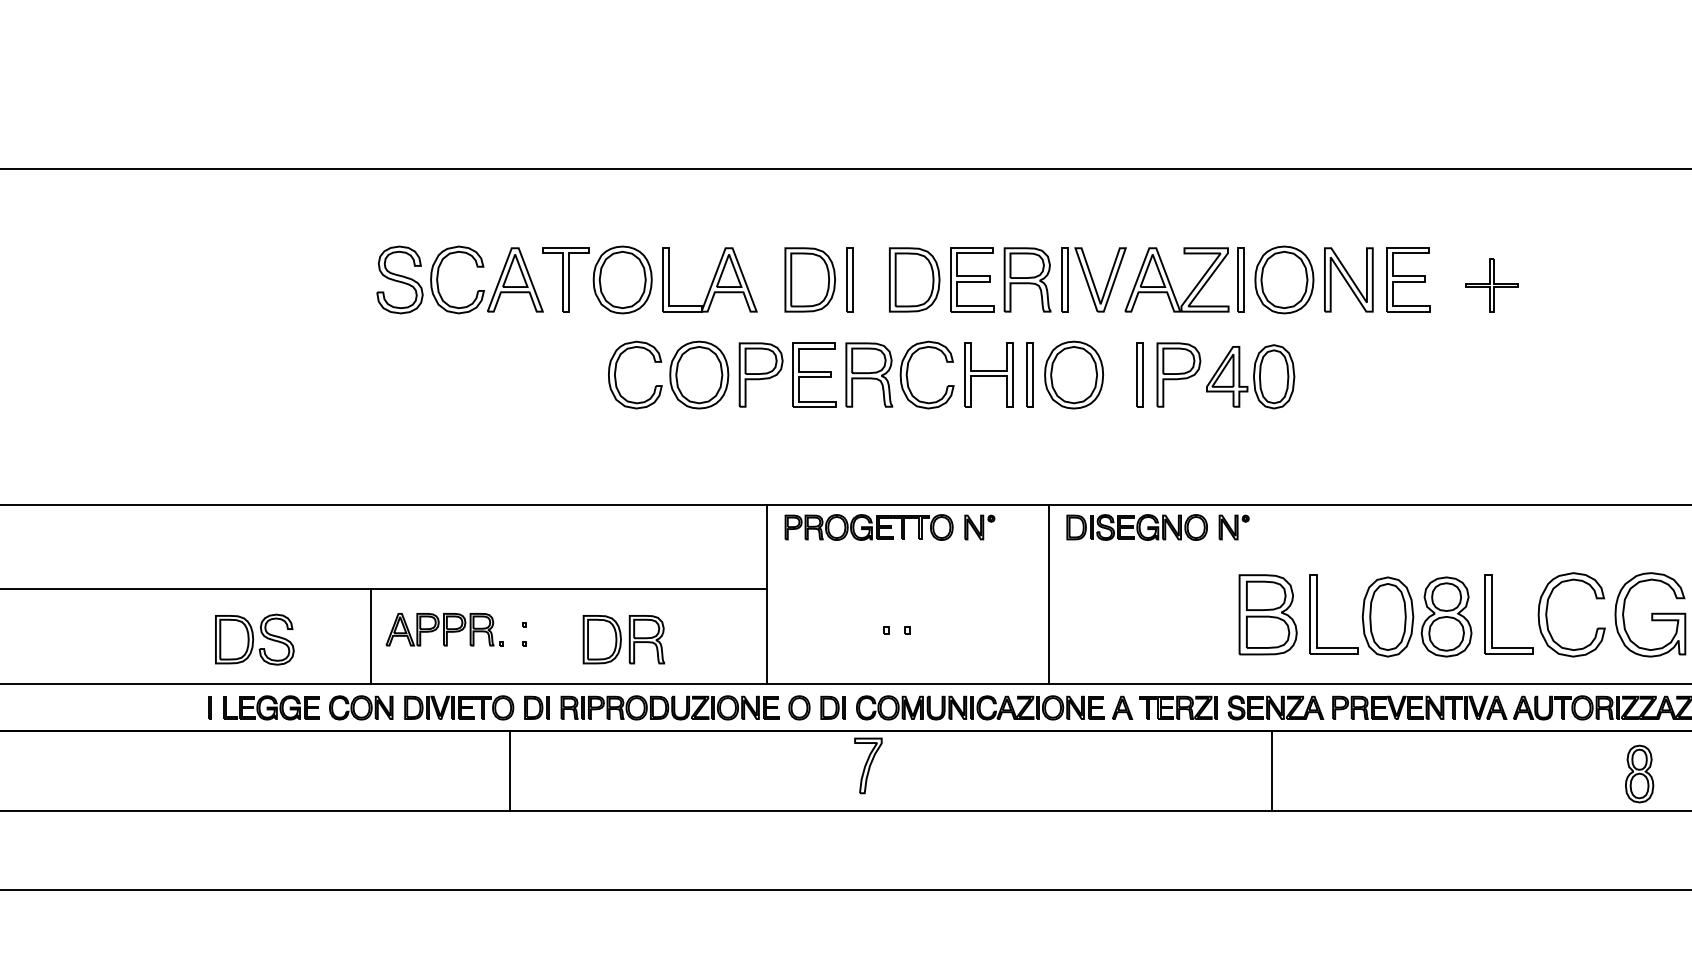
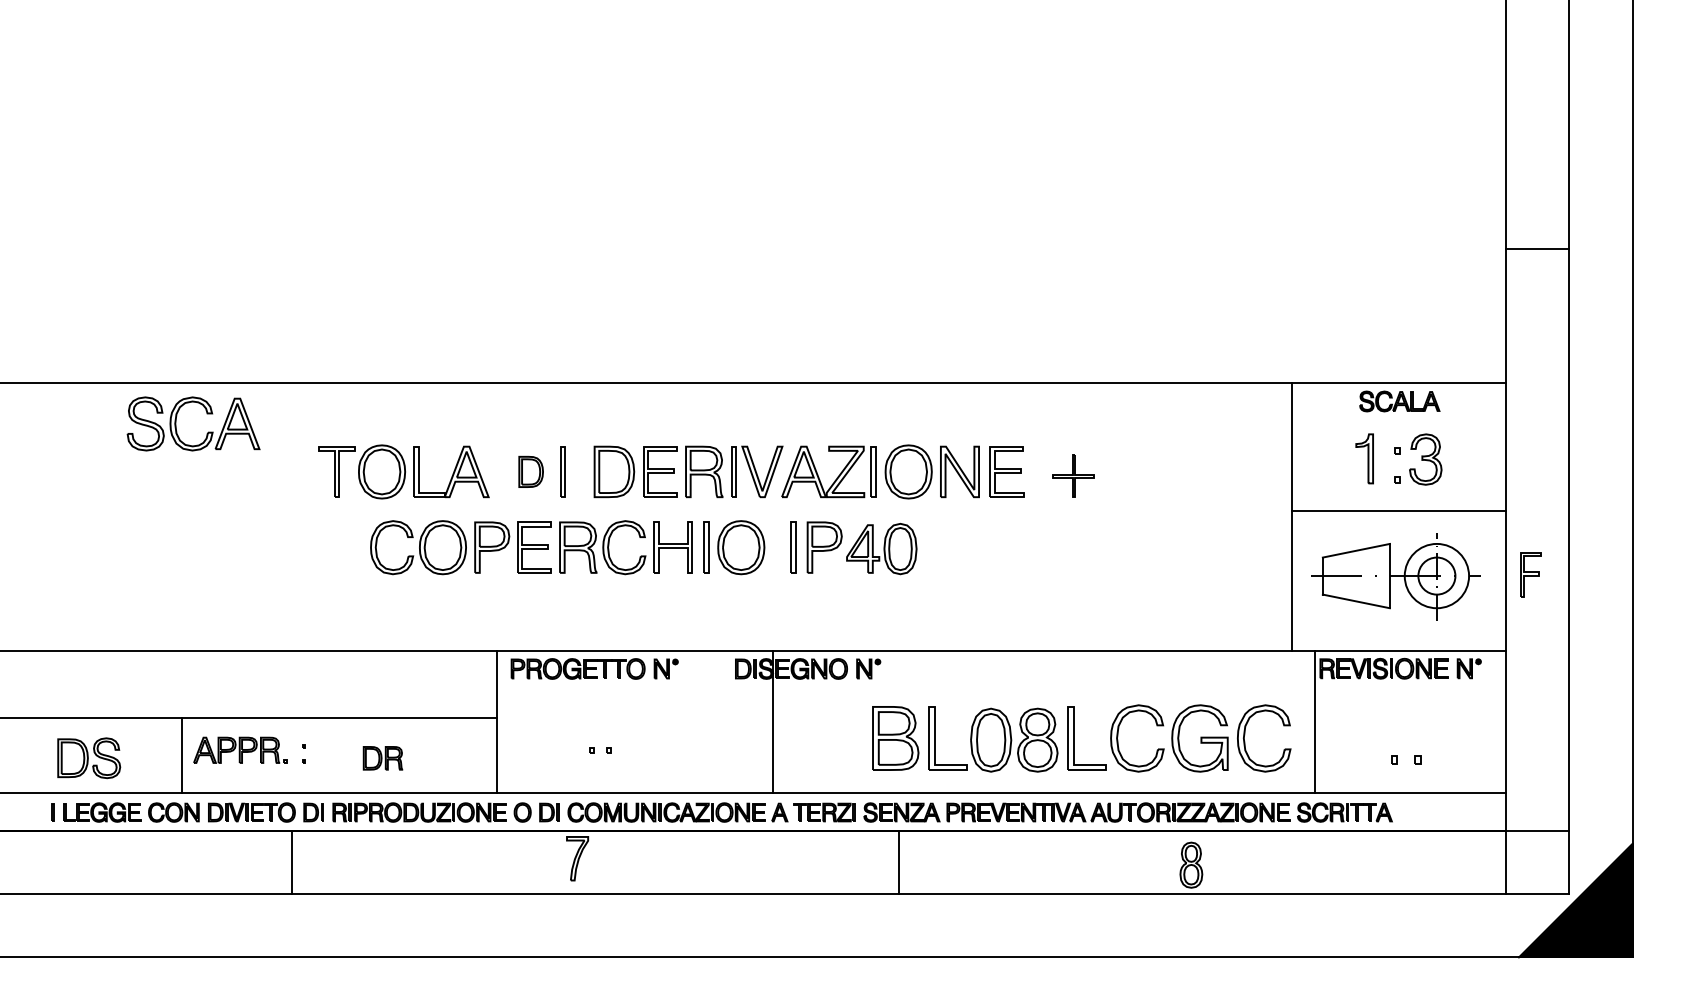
part: (476, 266) -> (206, 413), moved
part: (809, 279) -> (530, 471), size x0.6
line: (1049, 593) -> (773, 721), moved
part: (623, 639) -> (382, 758), size x0.6

